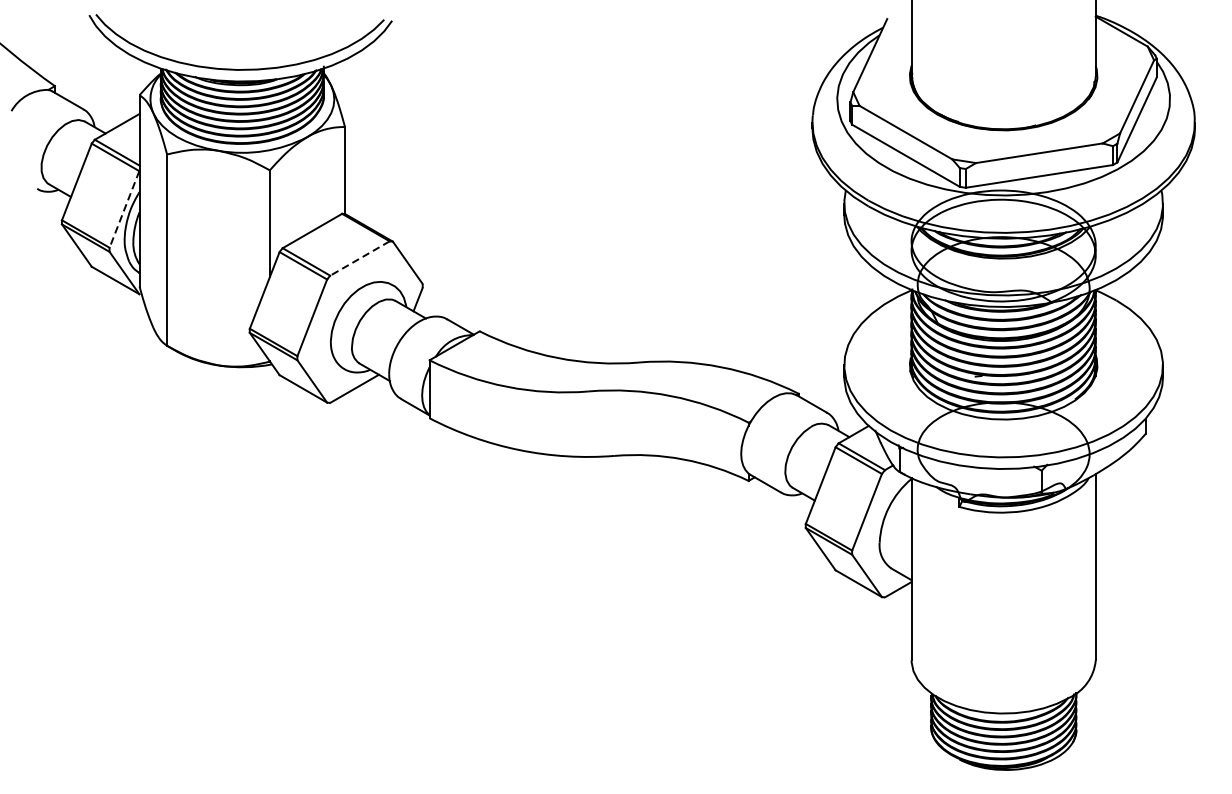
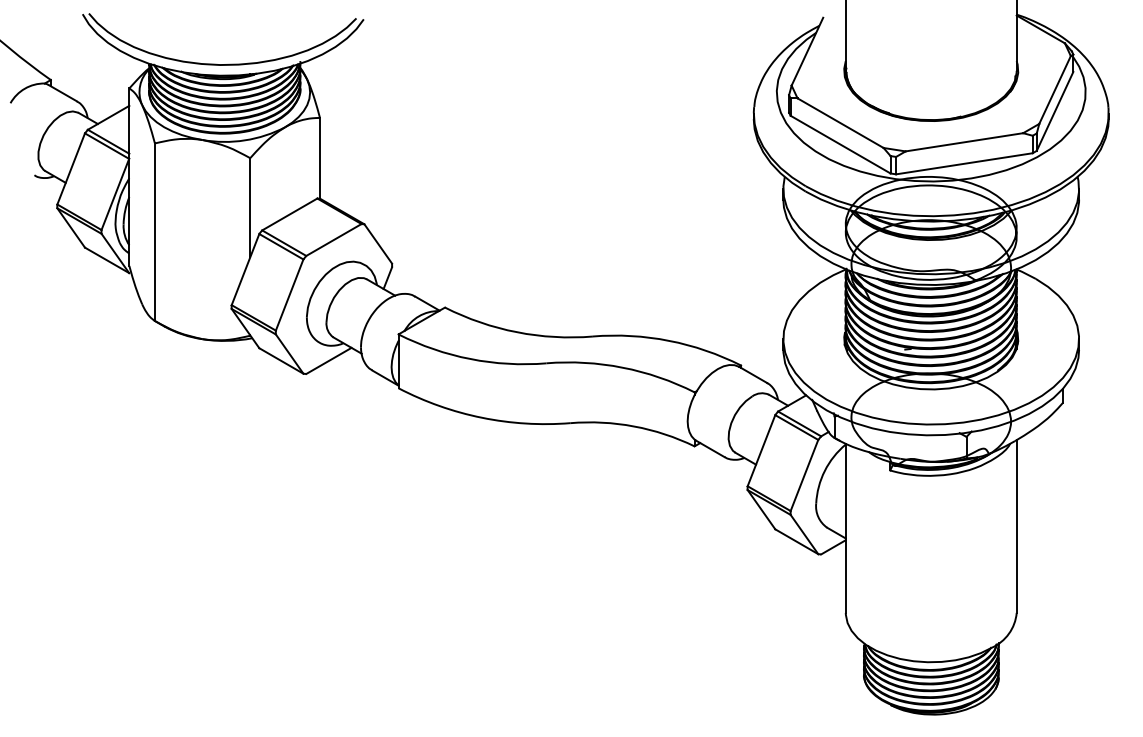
line: (124, 209) -> (115, 194), dashed -> solid
line: (359, 257) -> (333, 239), dashed -> solid

